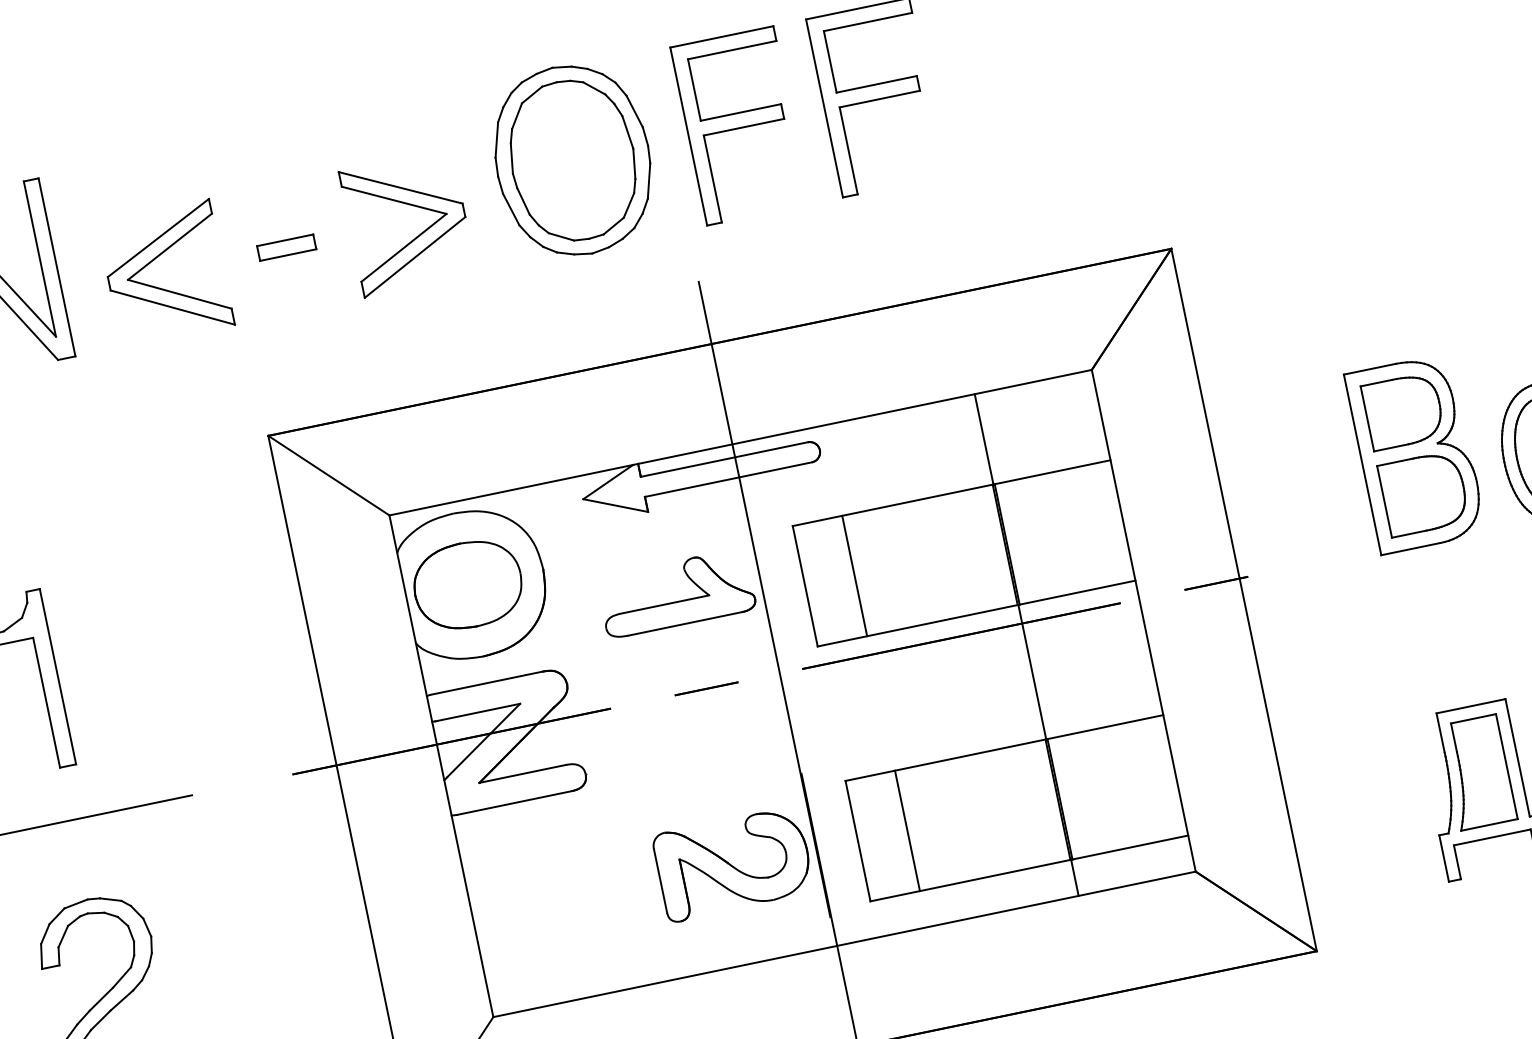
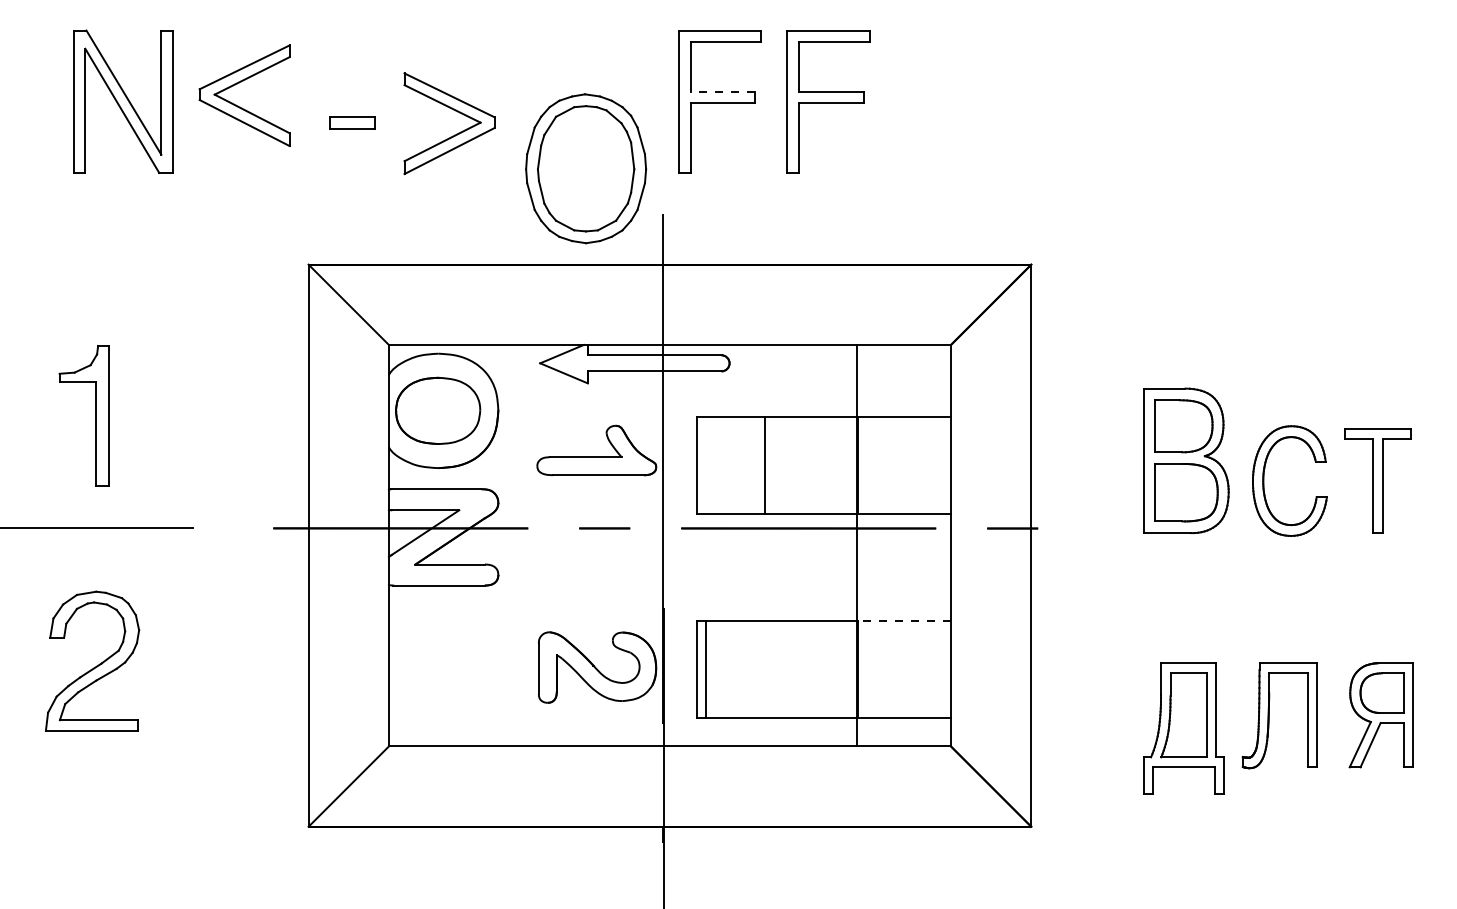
line: (740, 112) -> (722, 91), solid -> dashed
part: (573, 160) -> (586, 168), moved
part: (160, 287) -> (238, 105), moved
line: (854, 576) -> (765, 465), moved
line: (1105, 727) -> (904, 621), solid -> dashed
line: (907, 830) -> (706, 669), moved

